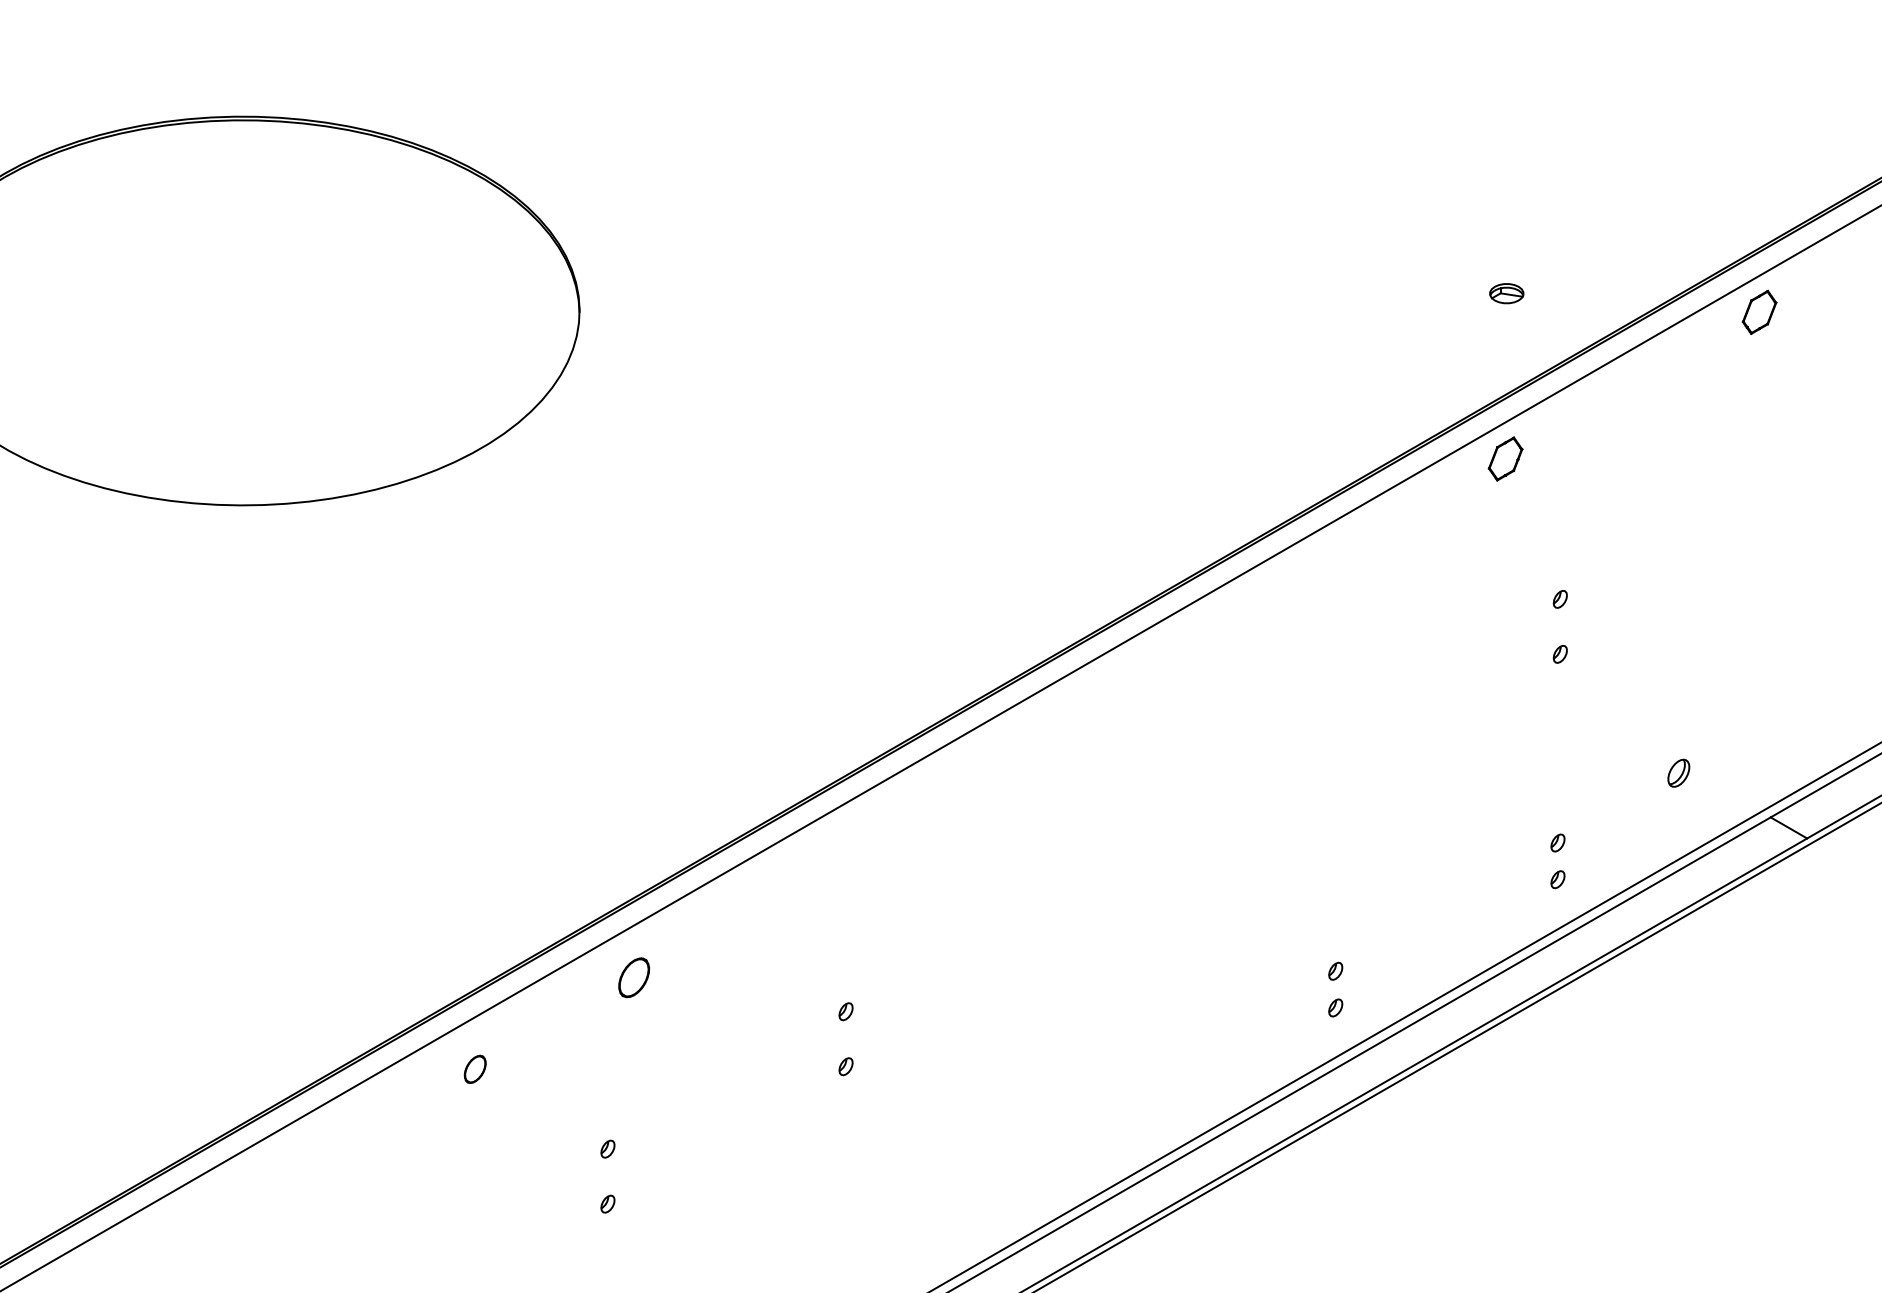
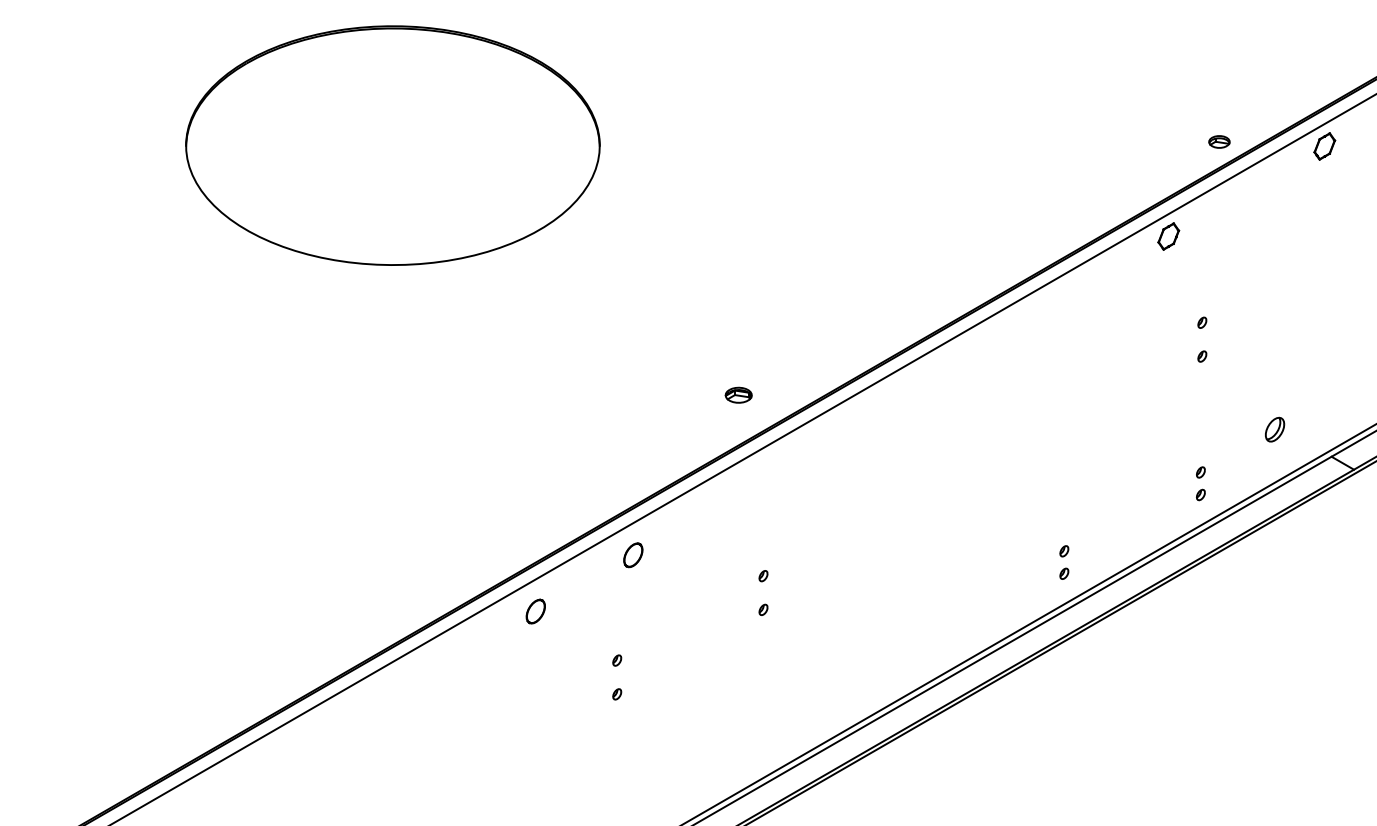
part: (1506, 292) -> (1219, 141), moved
part: (805, 716) -> (738, 394), added
part: (1679, 773) -> (1275, 429), size x1.43
part: (474, 1069) -> (535, 611), size x1.43

